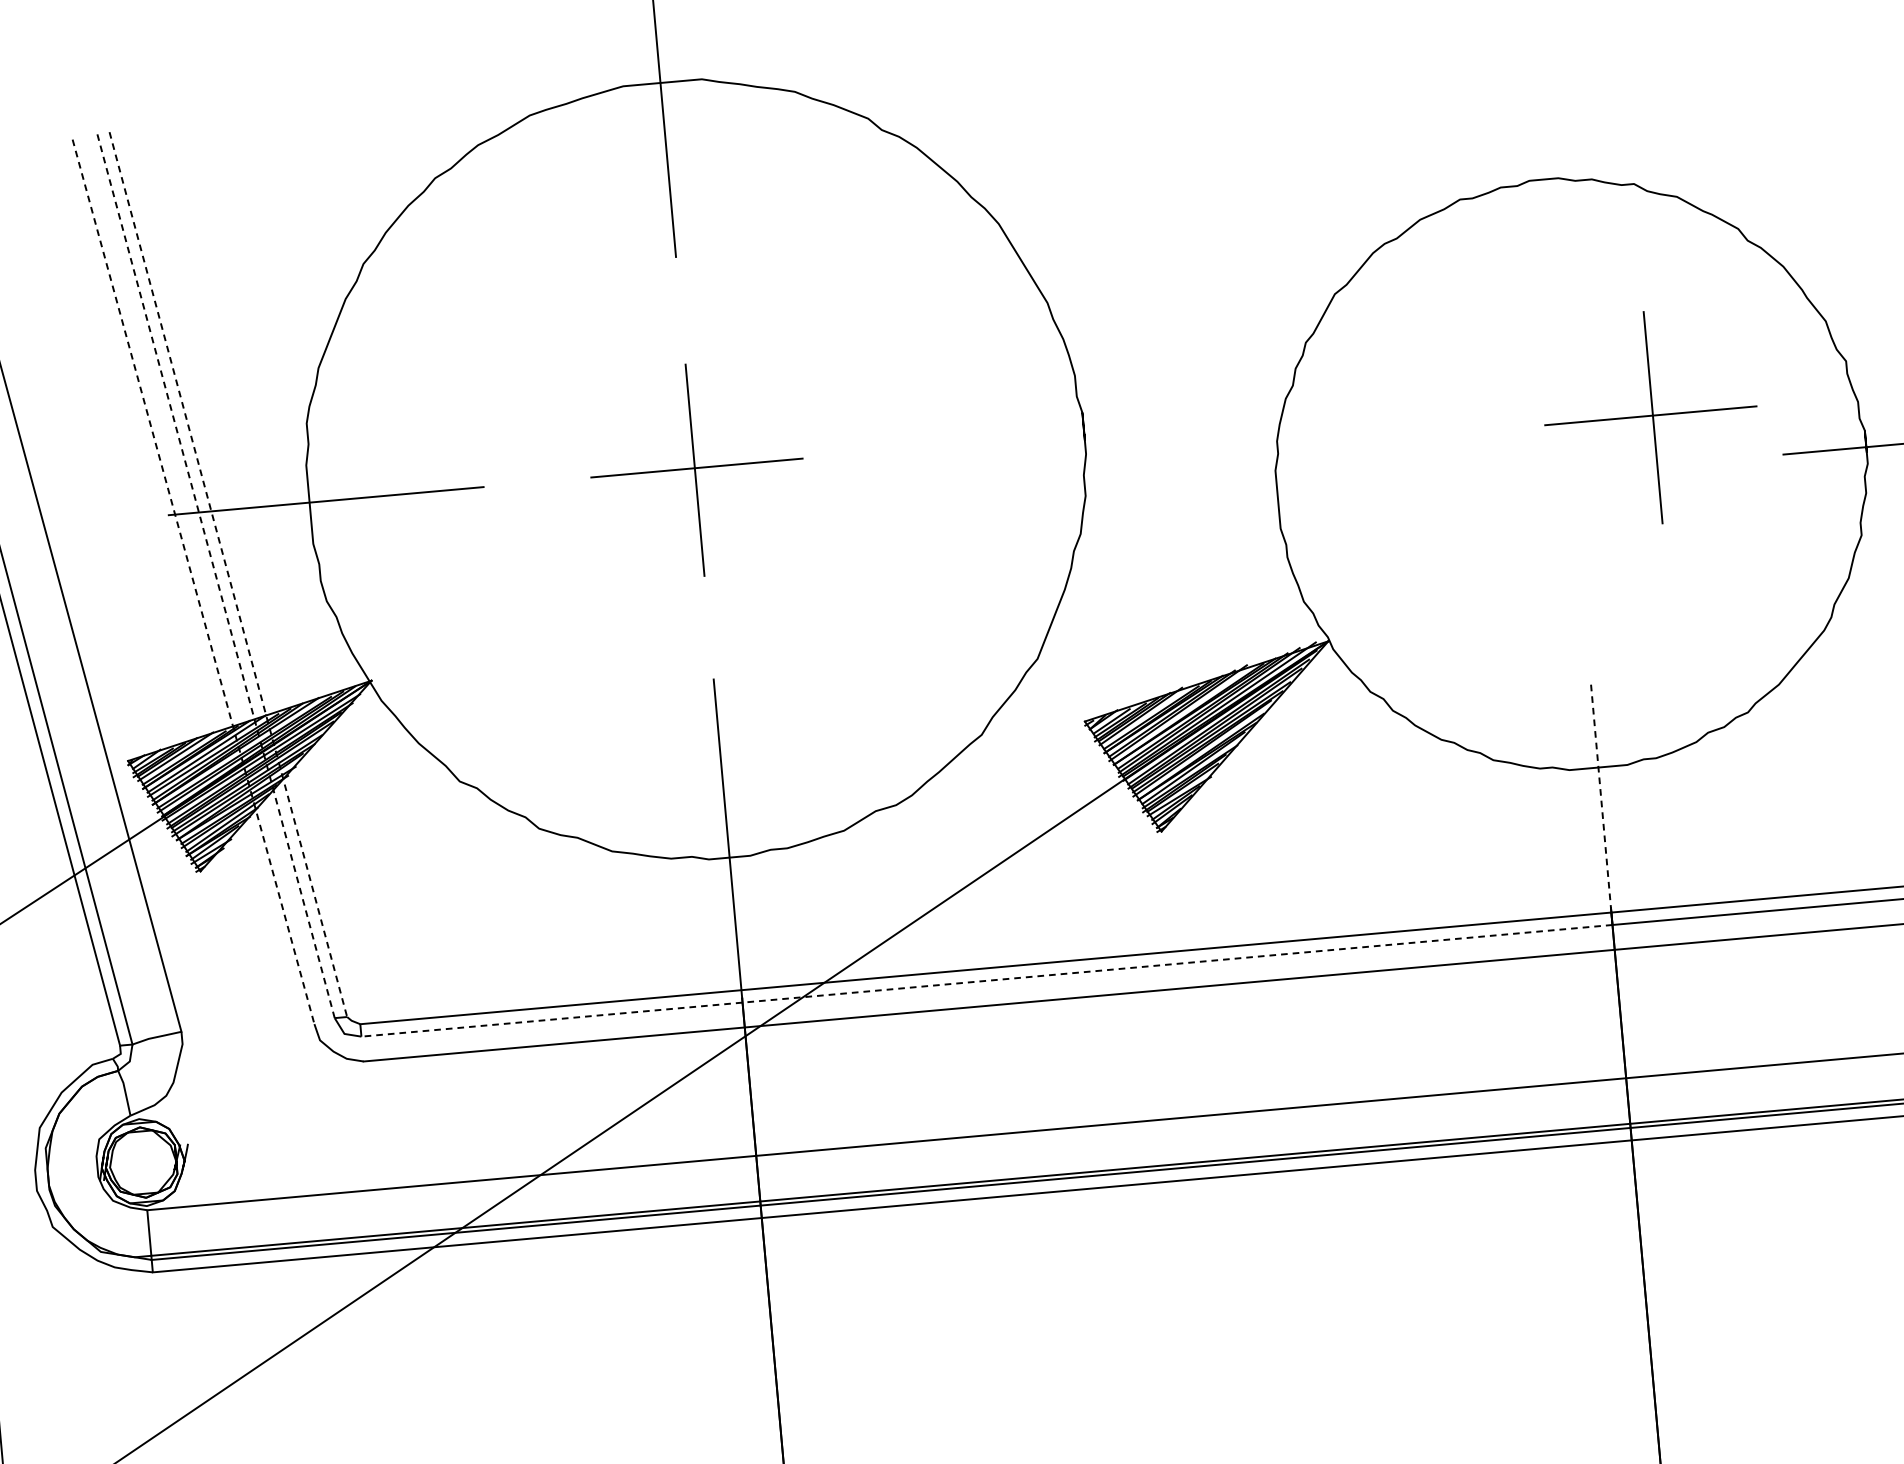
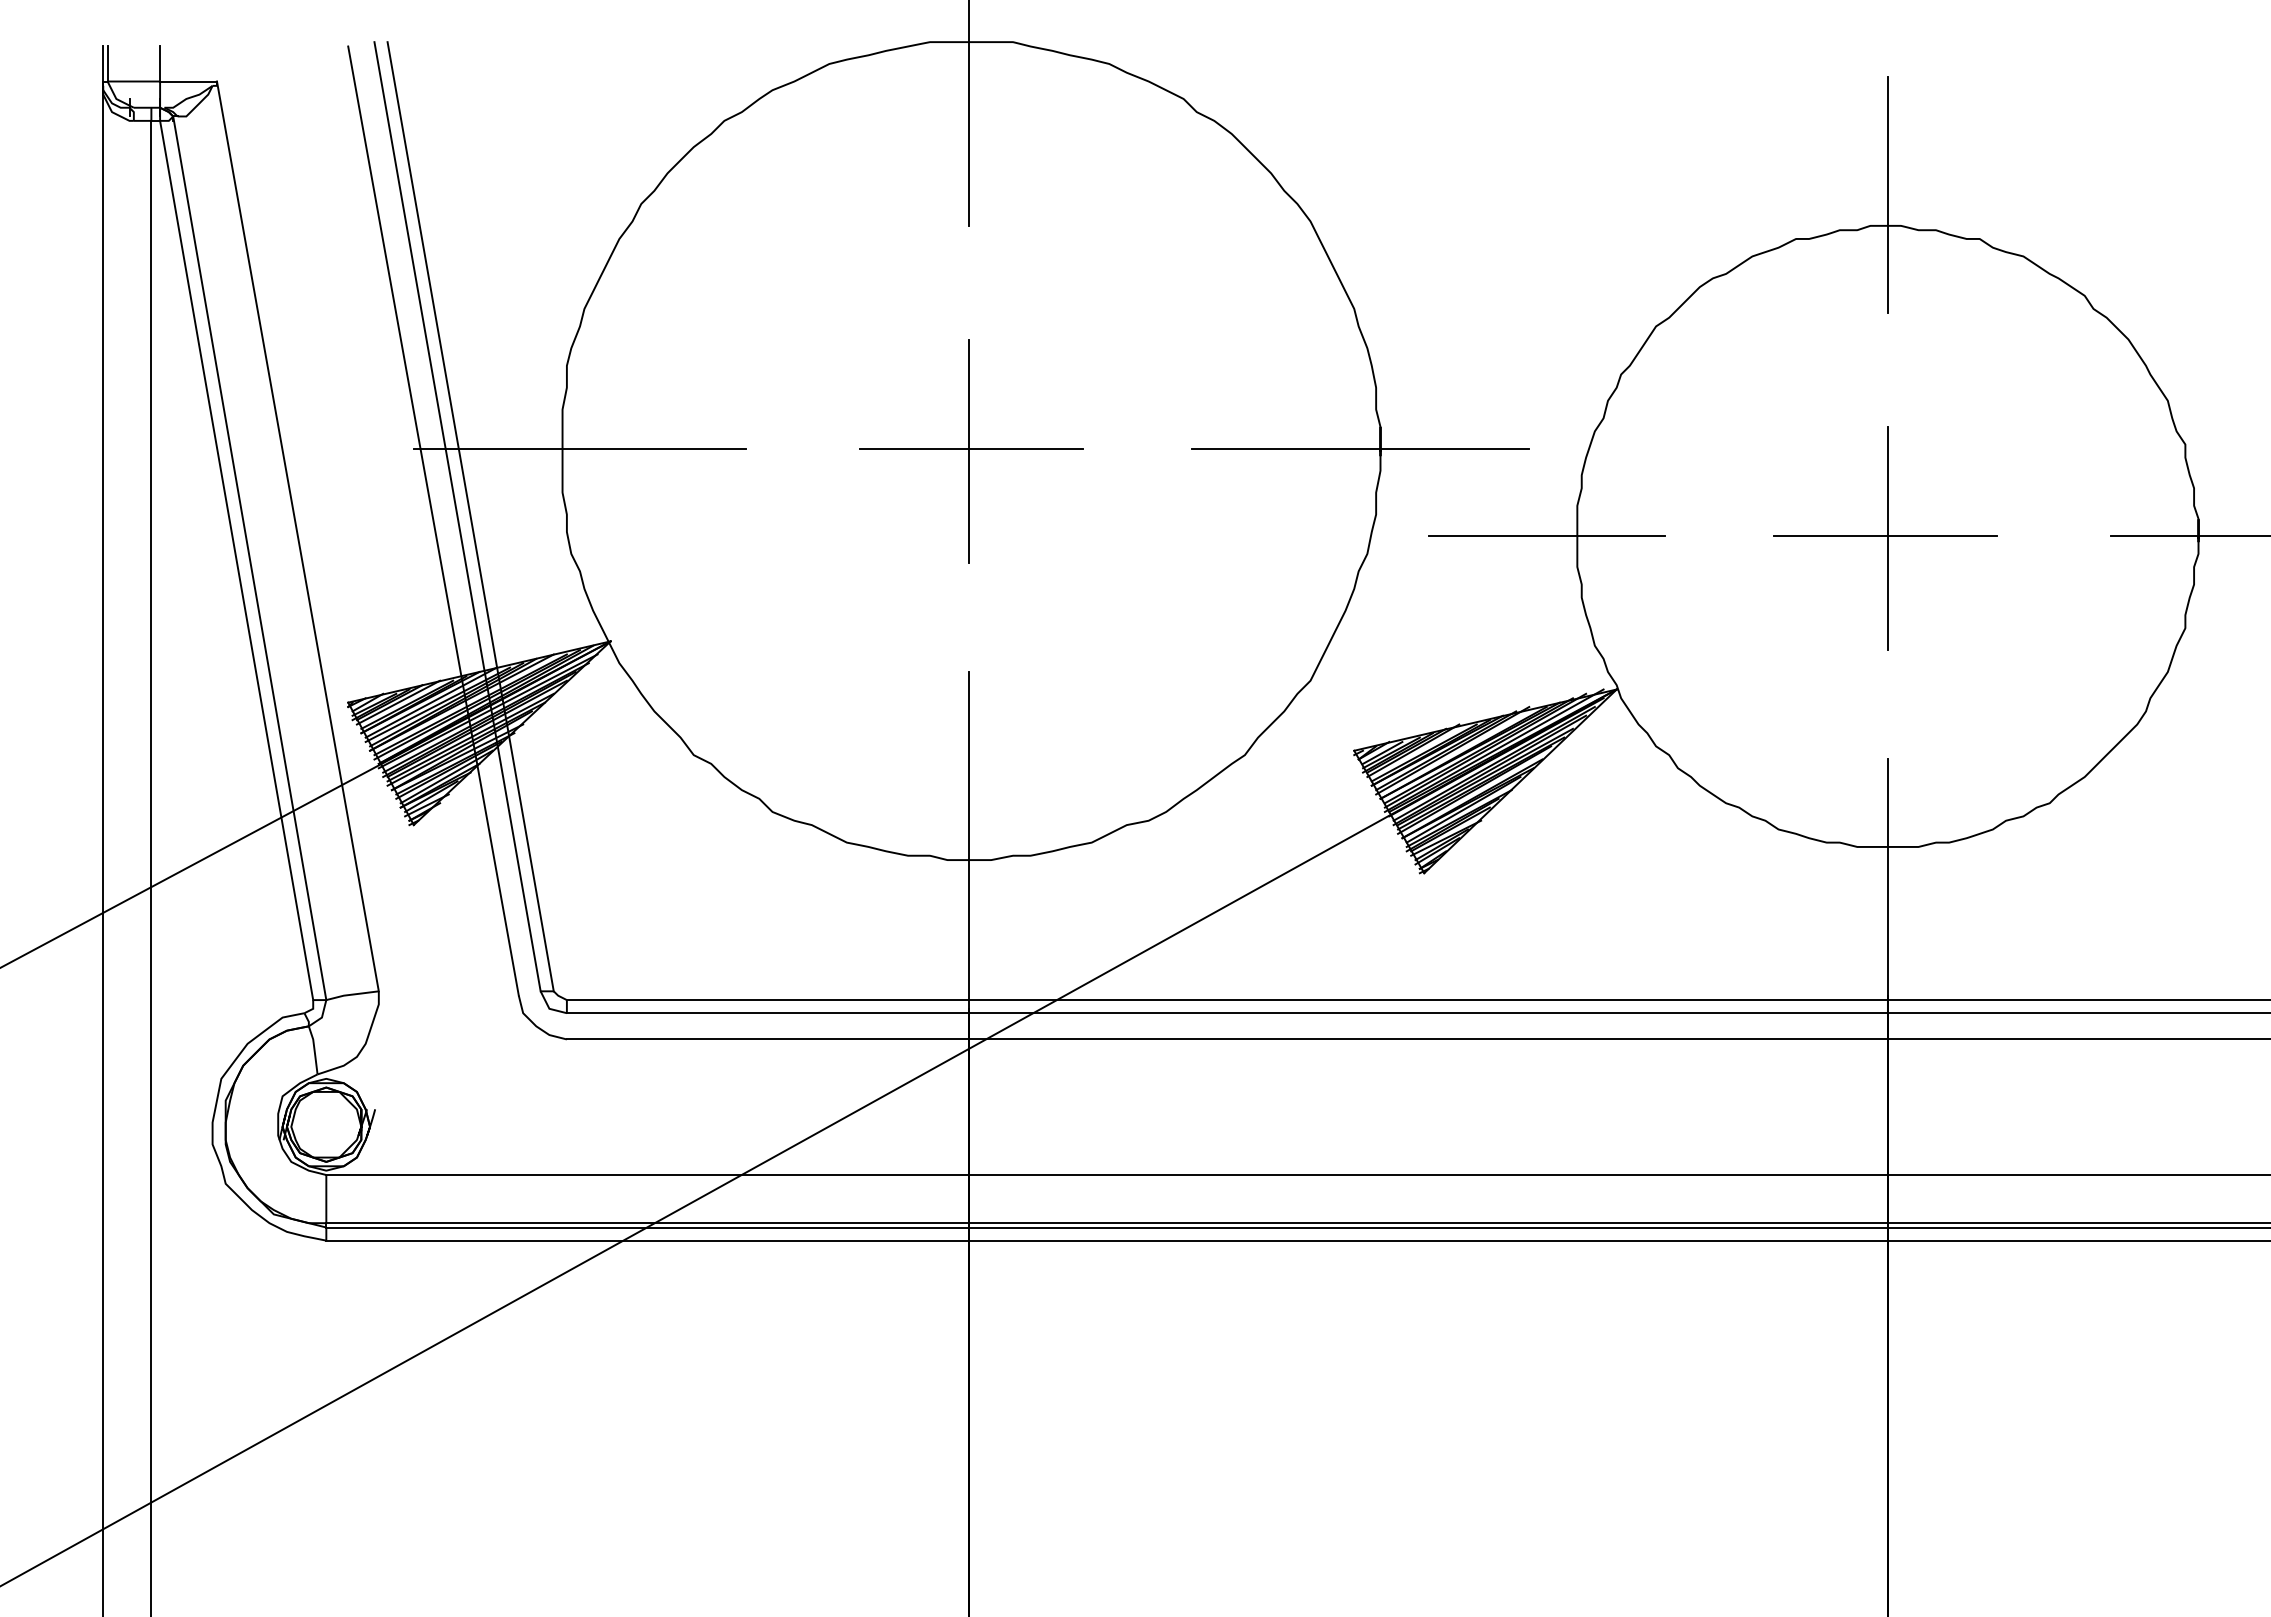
line: (1542, 150) -> (1887, 195), added
part: (1650, 417) -> (1885, 538), moved
line: (1065, 434) -> (1360, 448), added
line: (1248, 502) -> (1546, 536), added
line: (228, 574) -> (470, 516), dashed -> solid
line: (215, 575) -> (457, 516), dashed -> solid
line: (193, 582) -> (433, 521), dashed -> solid
line: (1600, 797) -> (1887, 878), dashed -> solid
line: (987, 981) -> (1227, 1013), dashed -> solid

